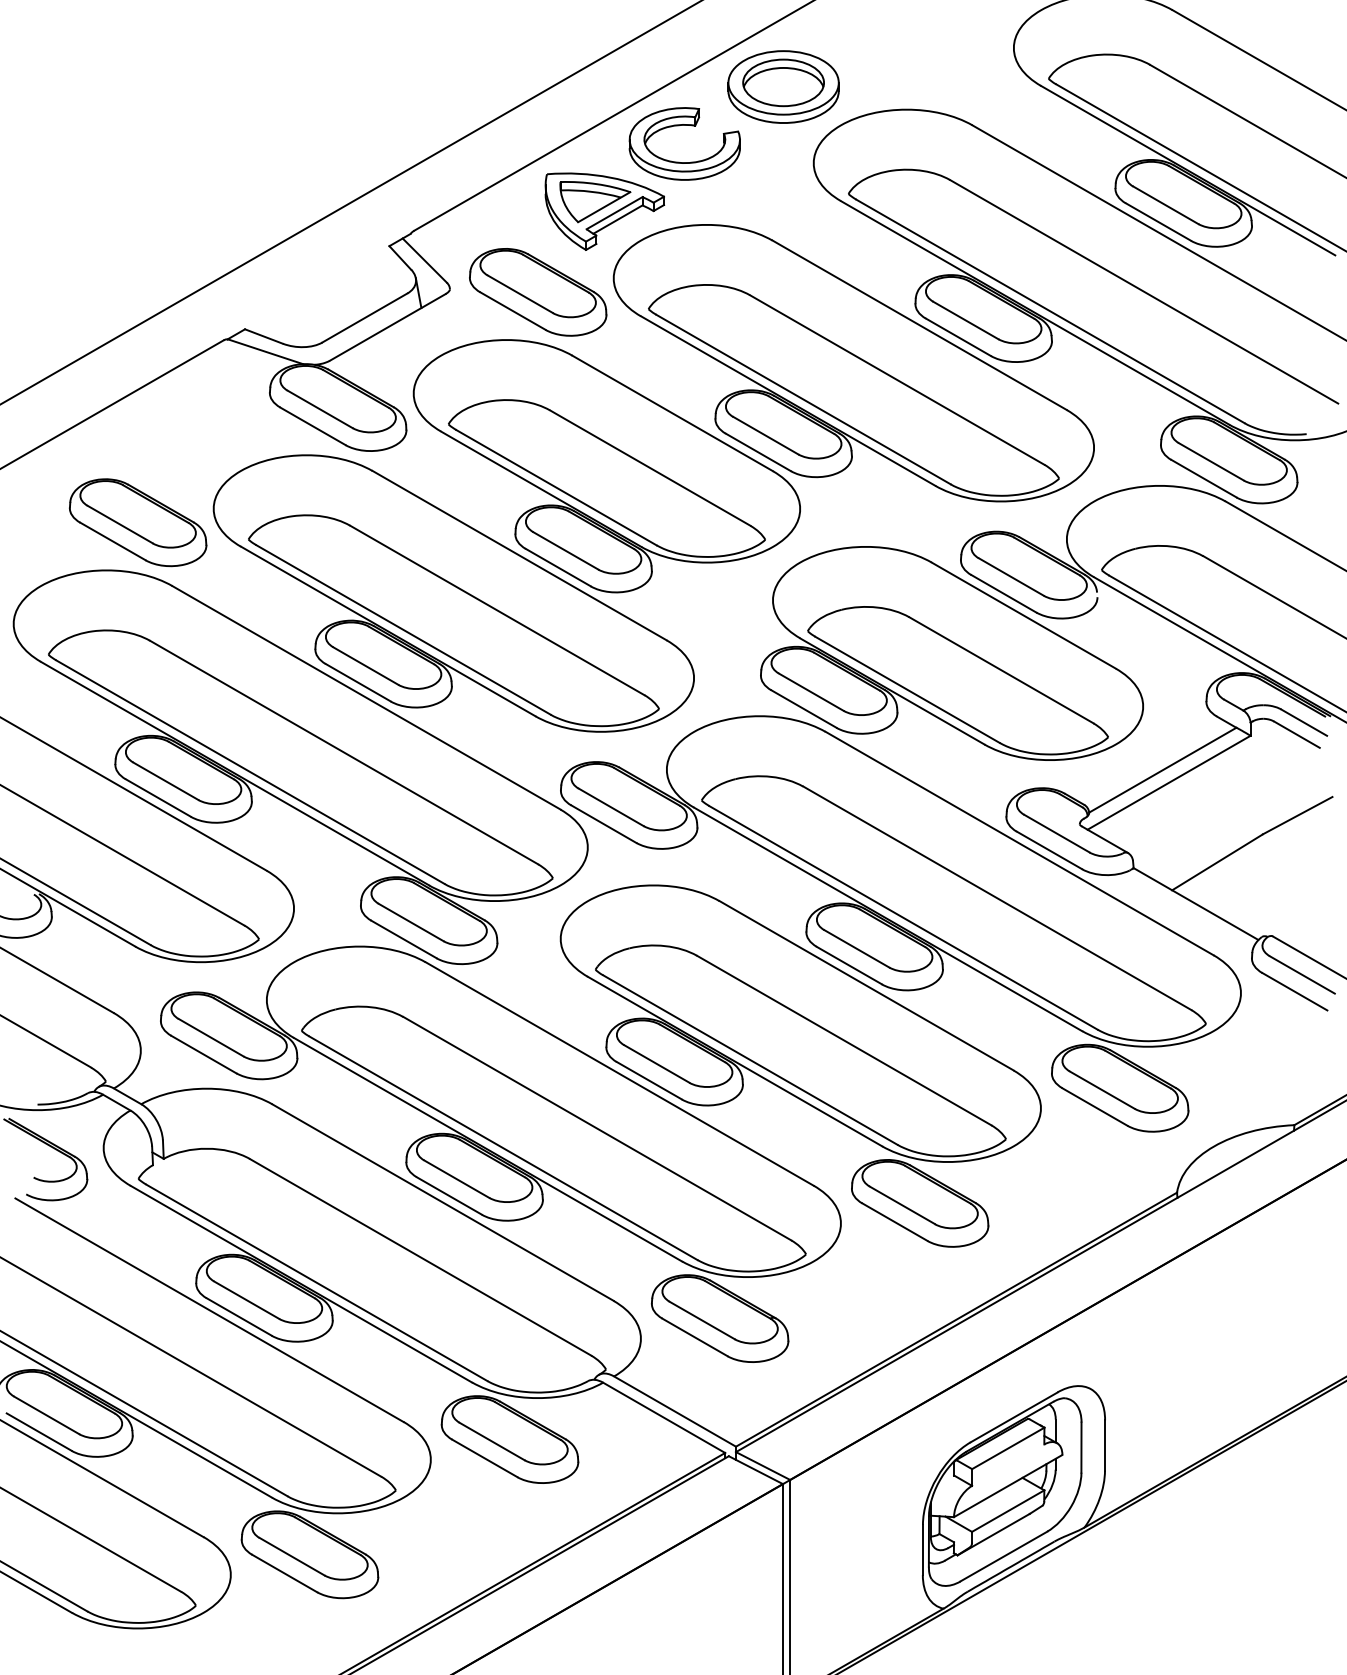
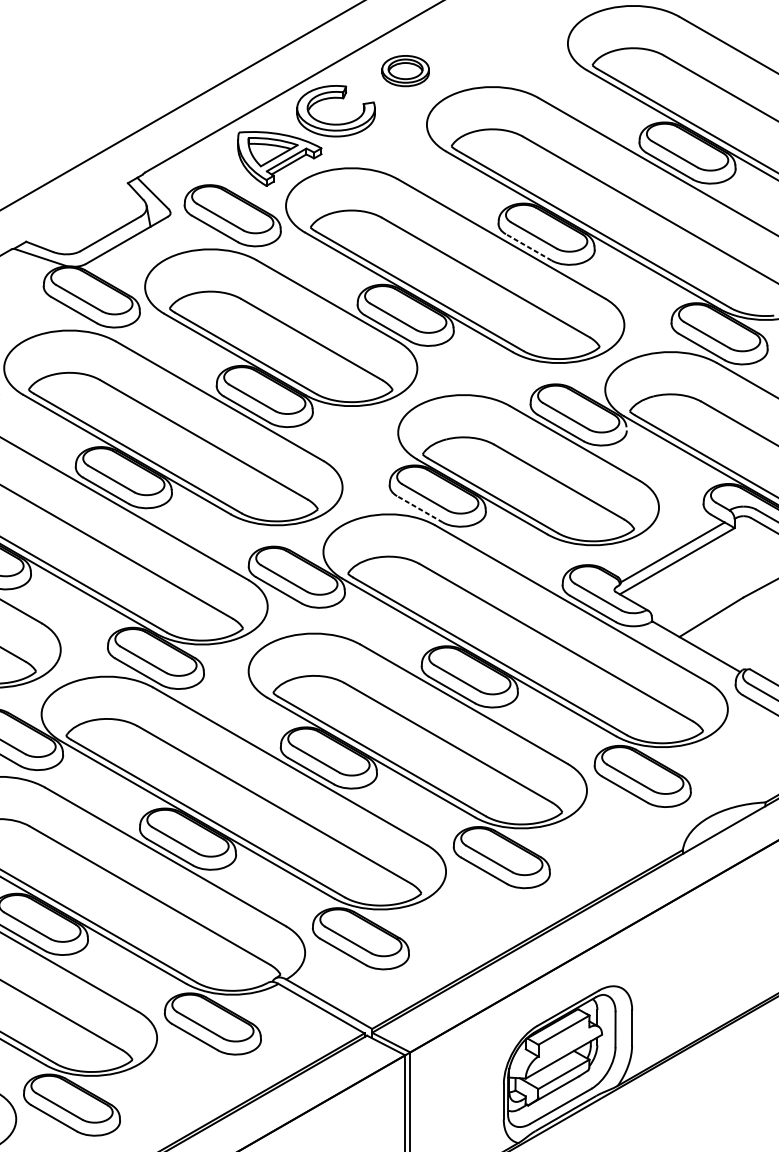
part: (783, 86) -> (405, 70), size x0.6
line: (957, 337) -> (528, 247), solid -> dashed
line: (803, 708) -> (419, 508), solid -> dashed

